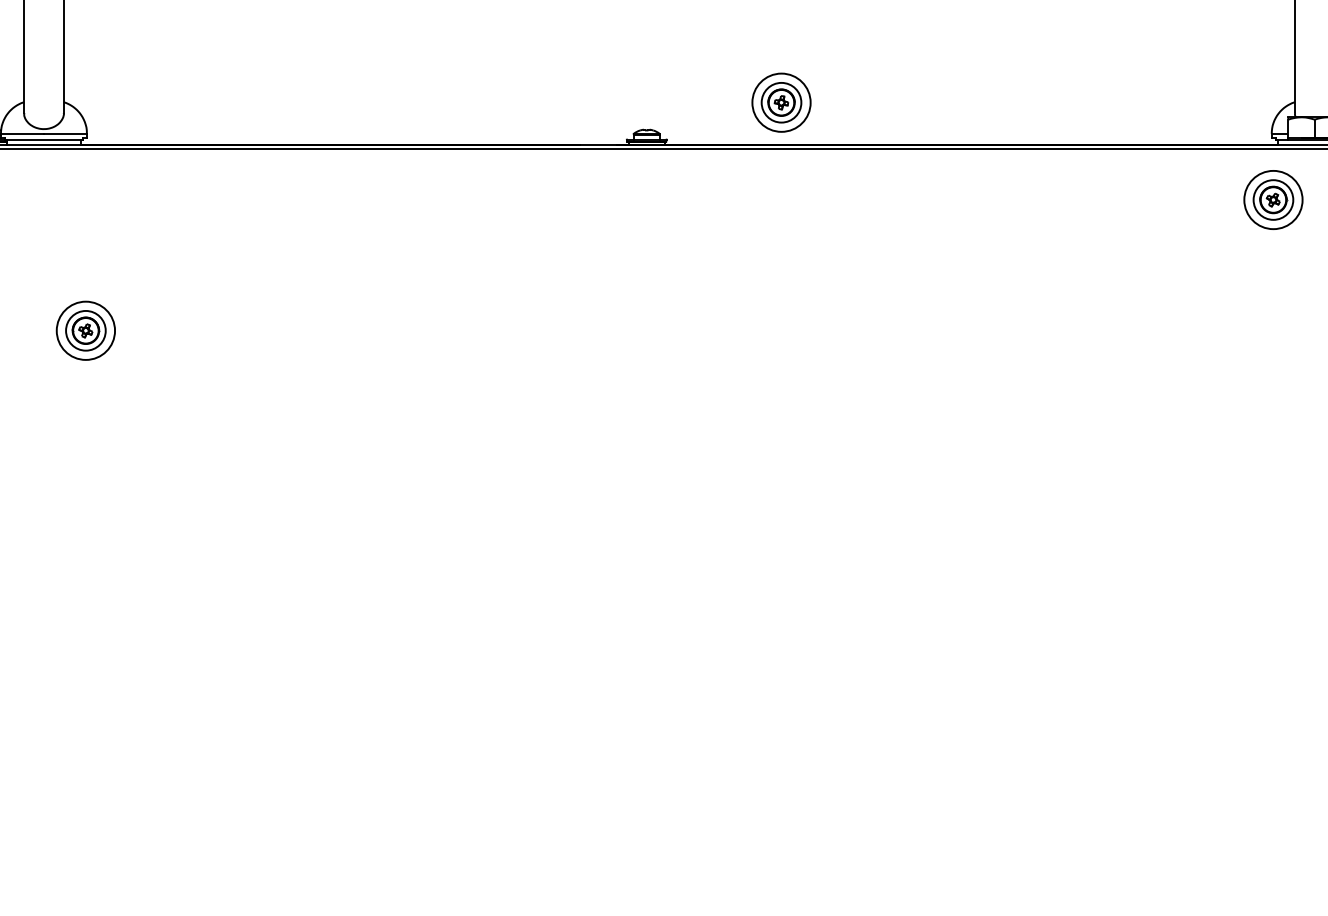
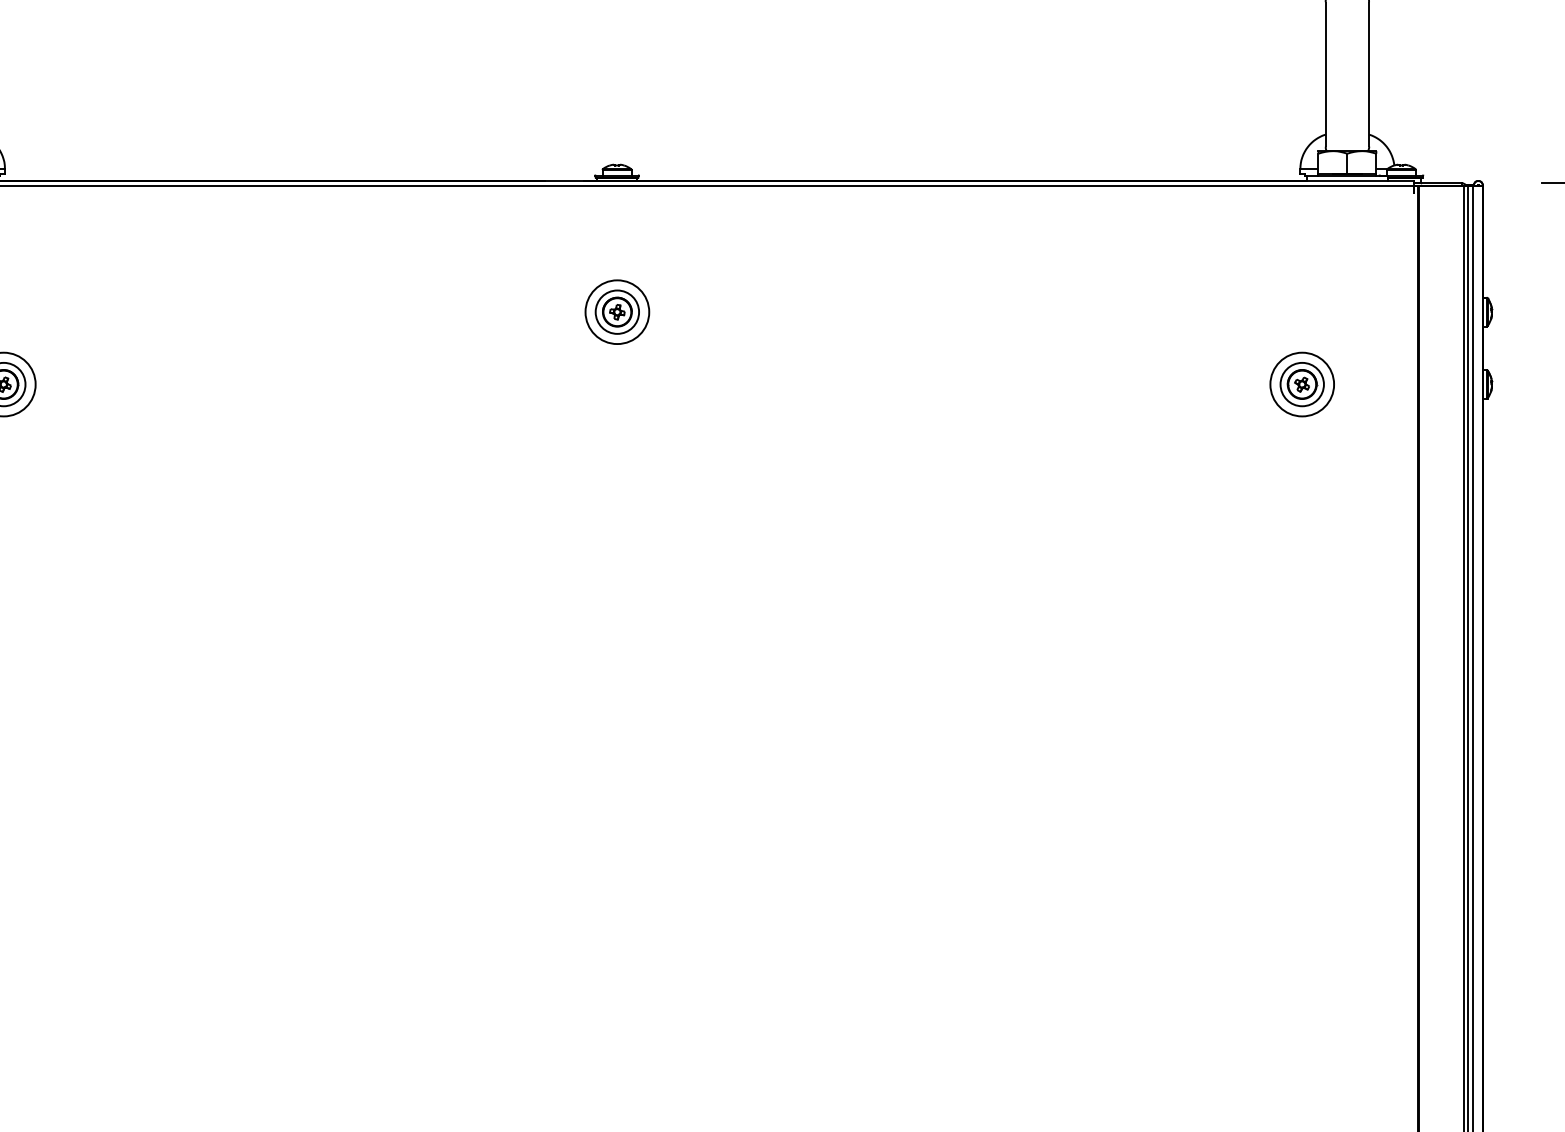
part: (781, 102) -> (617, 311), moved
part: (1272, 199) -> (1301, 384), moved

